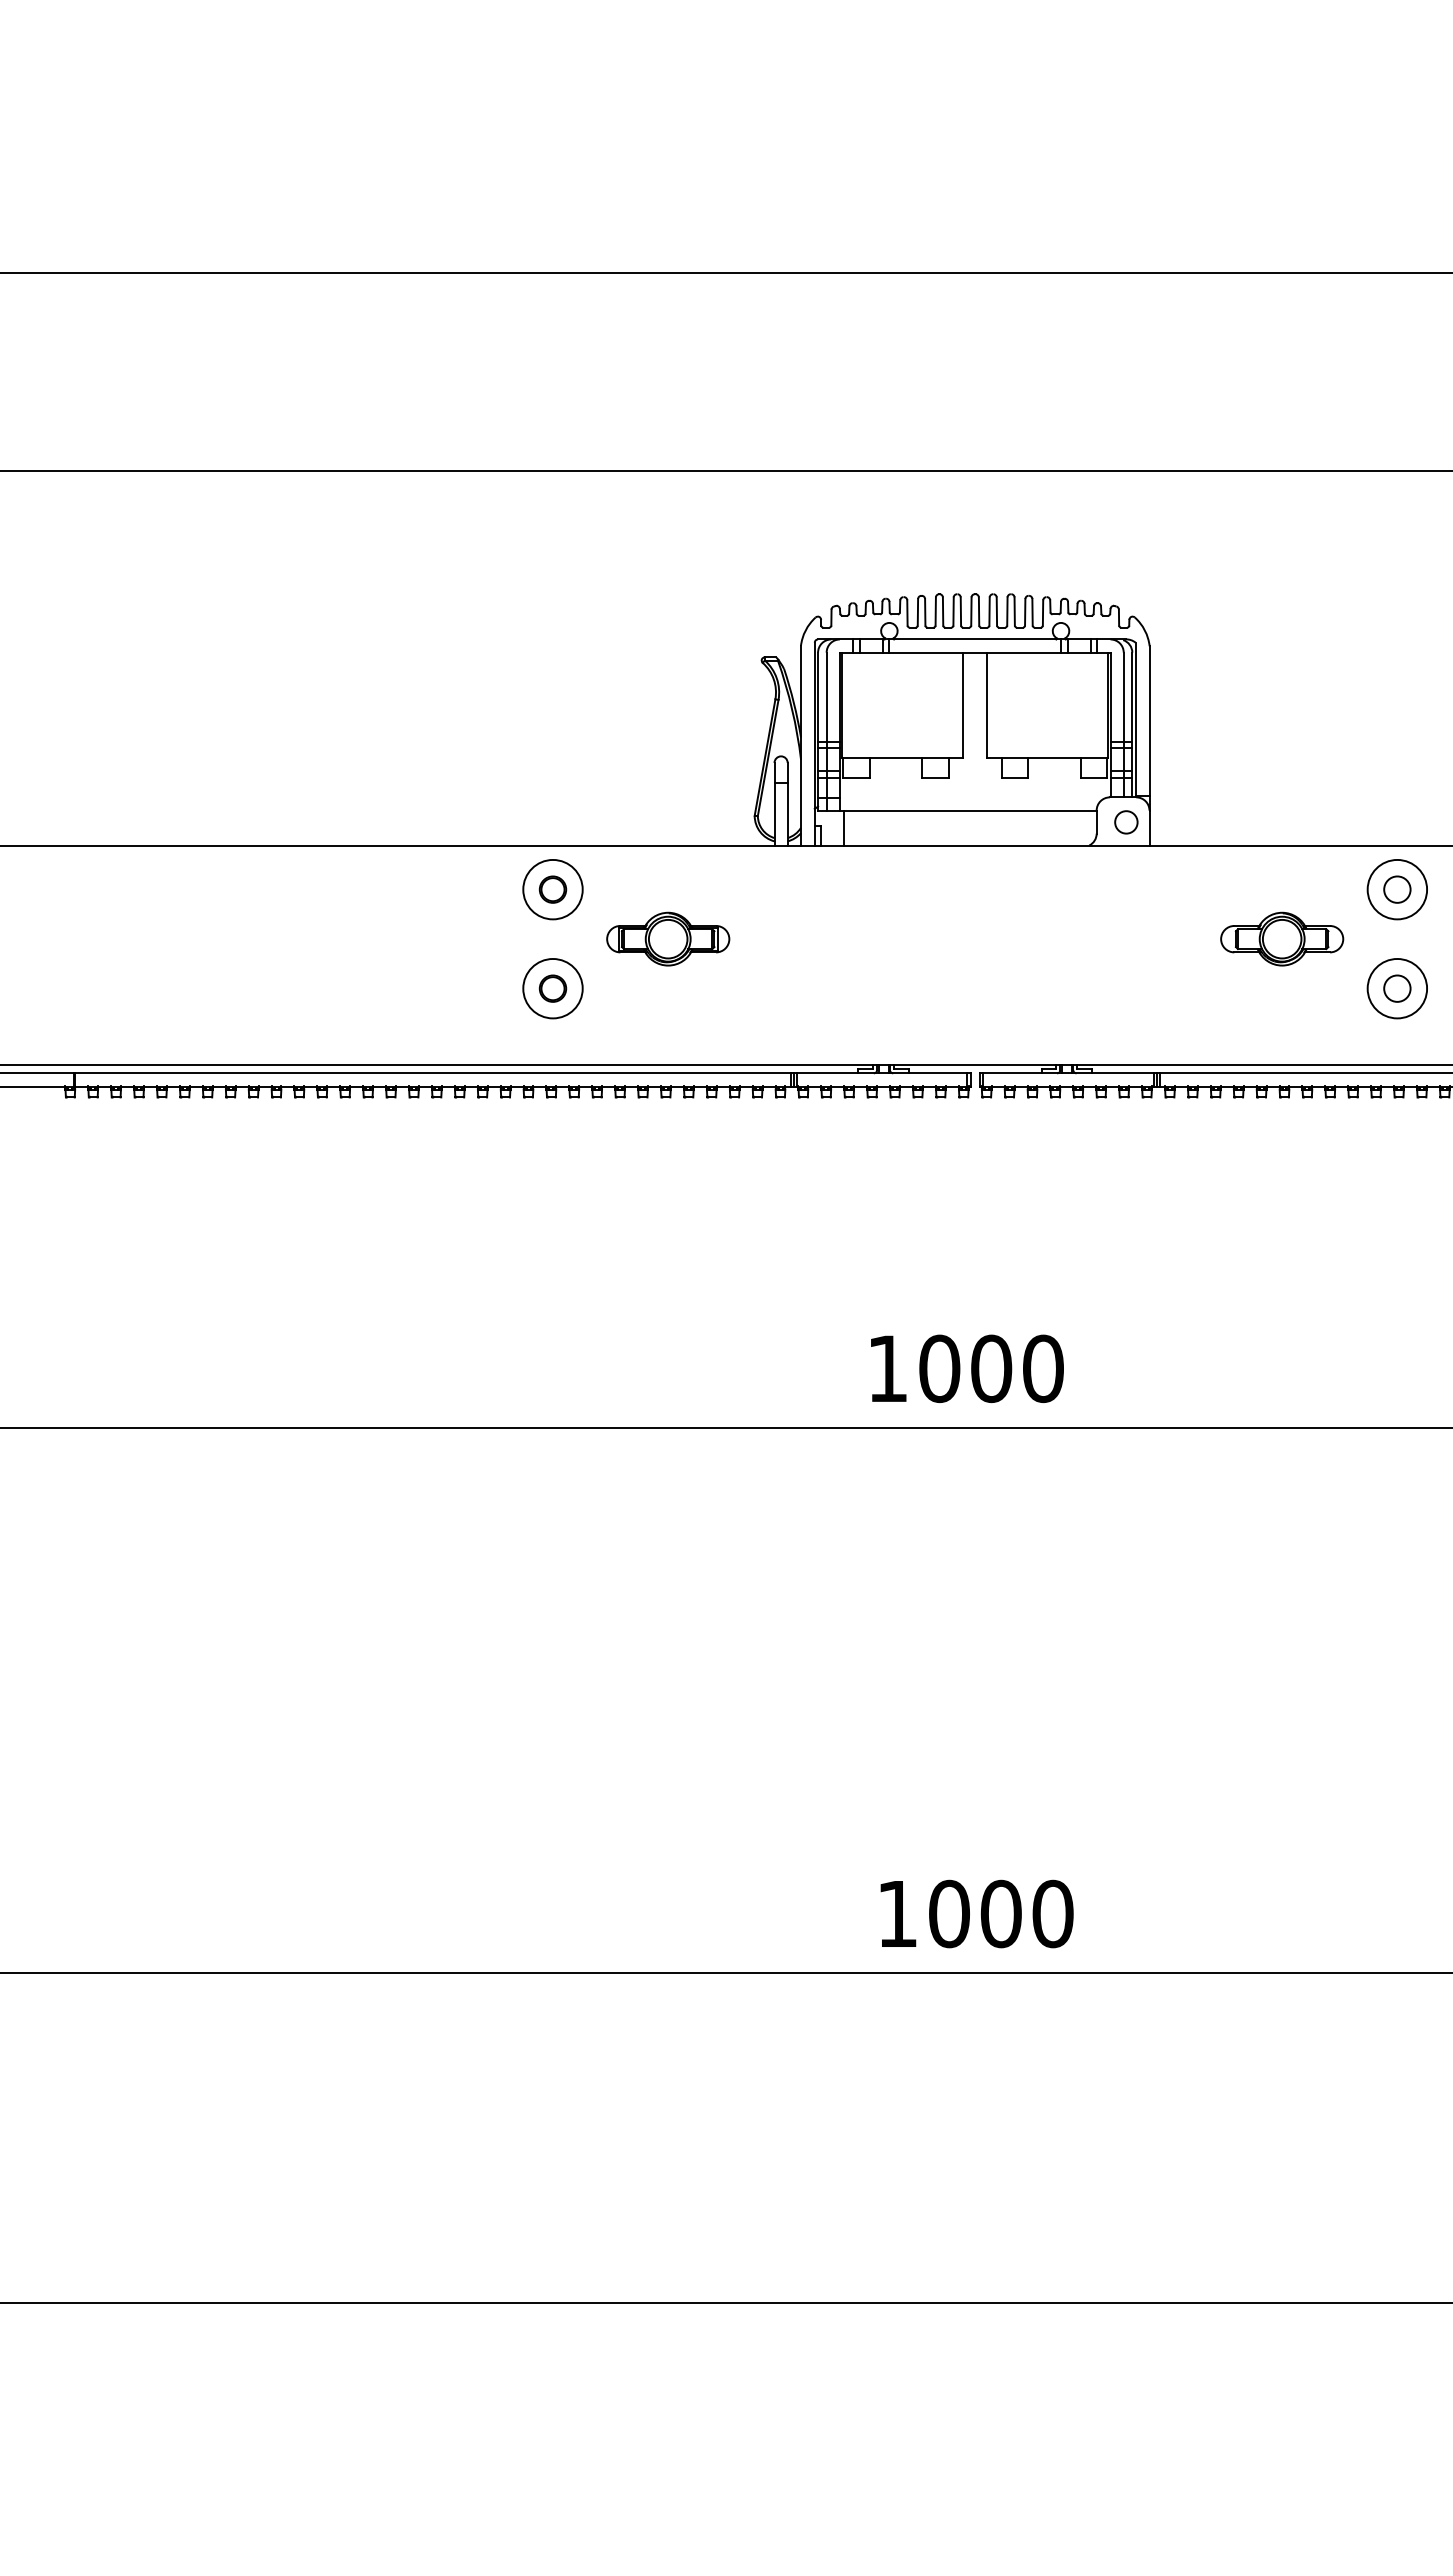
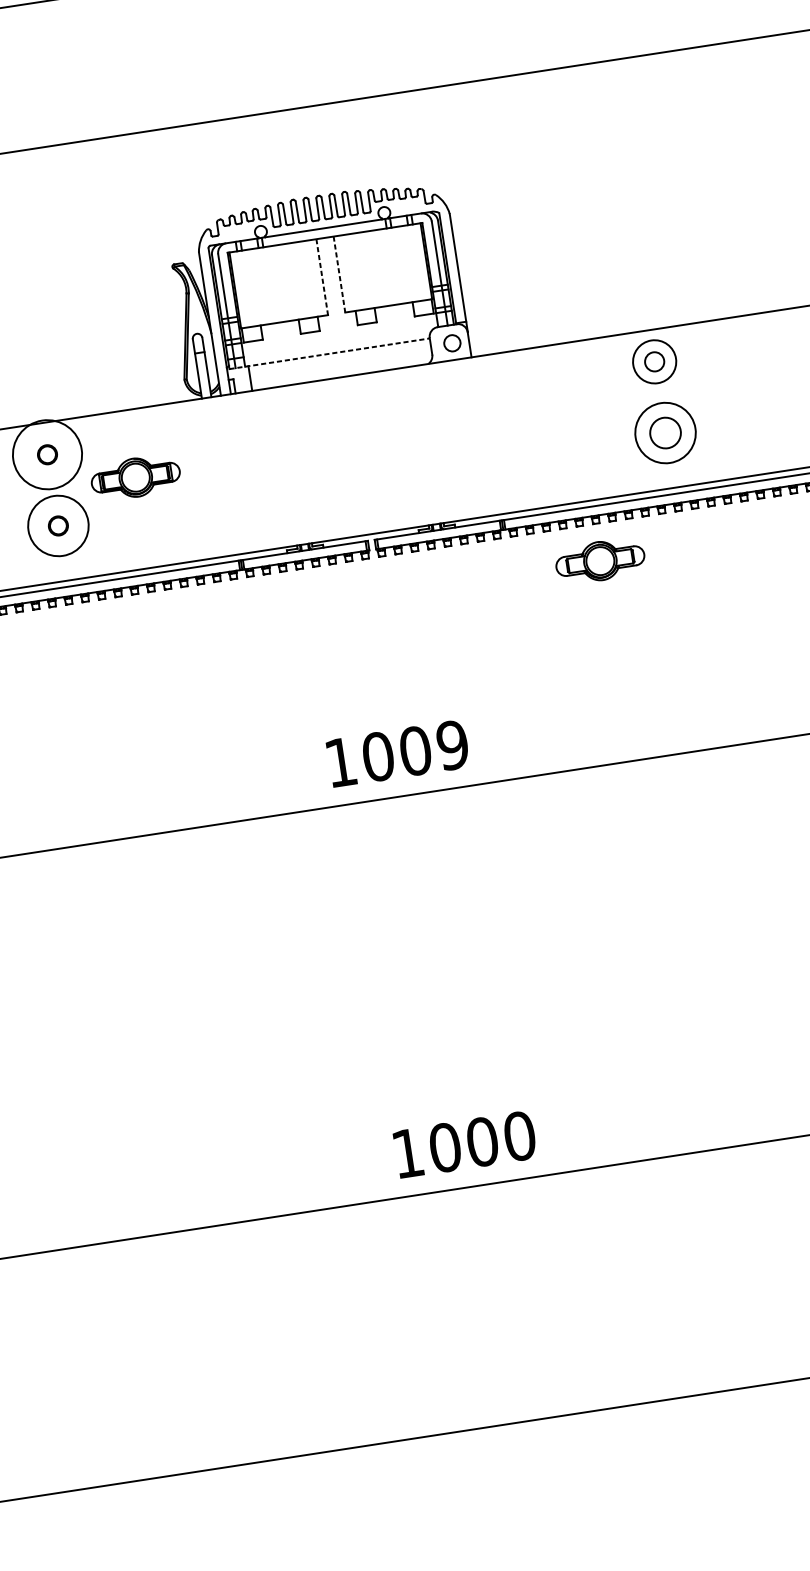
line: (963, 705) -> (322, 277), solid -> dashed
line: (987, 705) -> (339, 274), solid -> dashed
line: (957, 811) -> (329, 354), solid -> dashed
circle: (552, 889) -> (47, 454), size x1.6
part: (1282, 938) -> (600, 560), moved
circle: (552, 988) -> (58, 525), size x1.4
circle: (1397, 988) -> (665, 432), size x1.4
circle: (1397, 988) -> (665, 432), size x1.6
text: (1042, 1368) -> (452, 745), 1000 -> 1009

